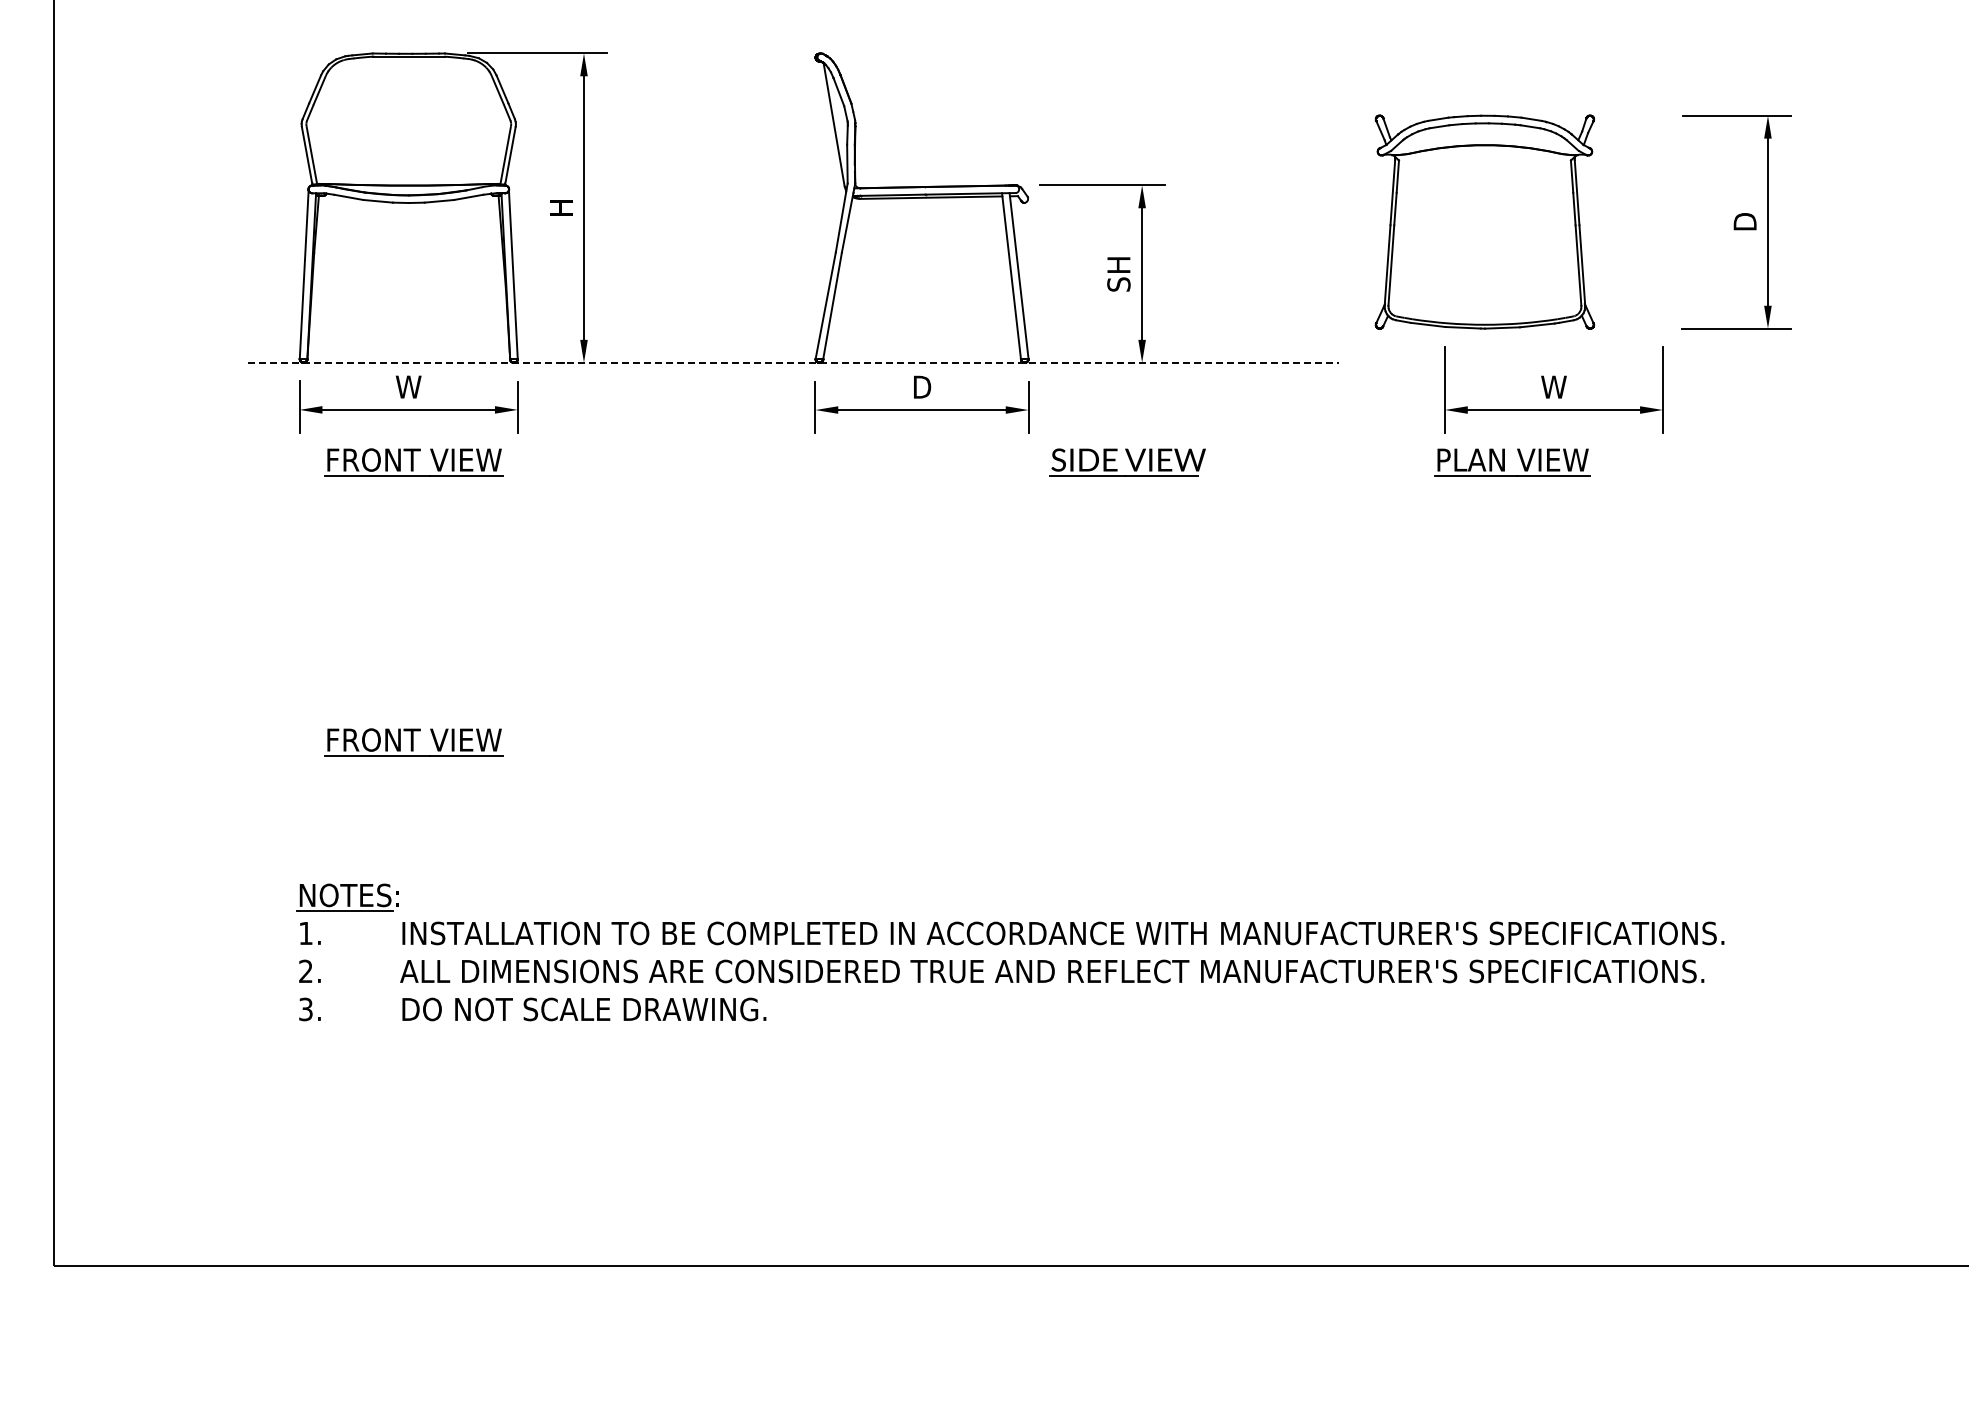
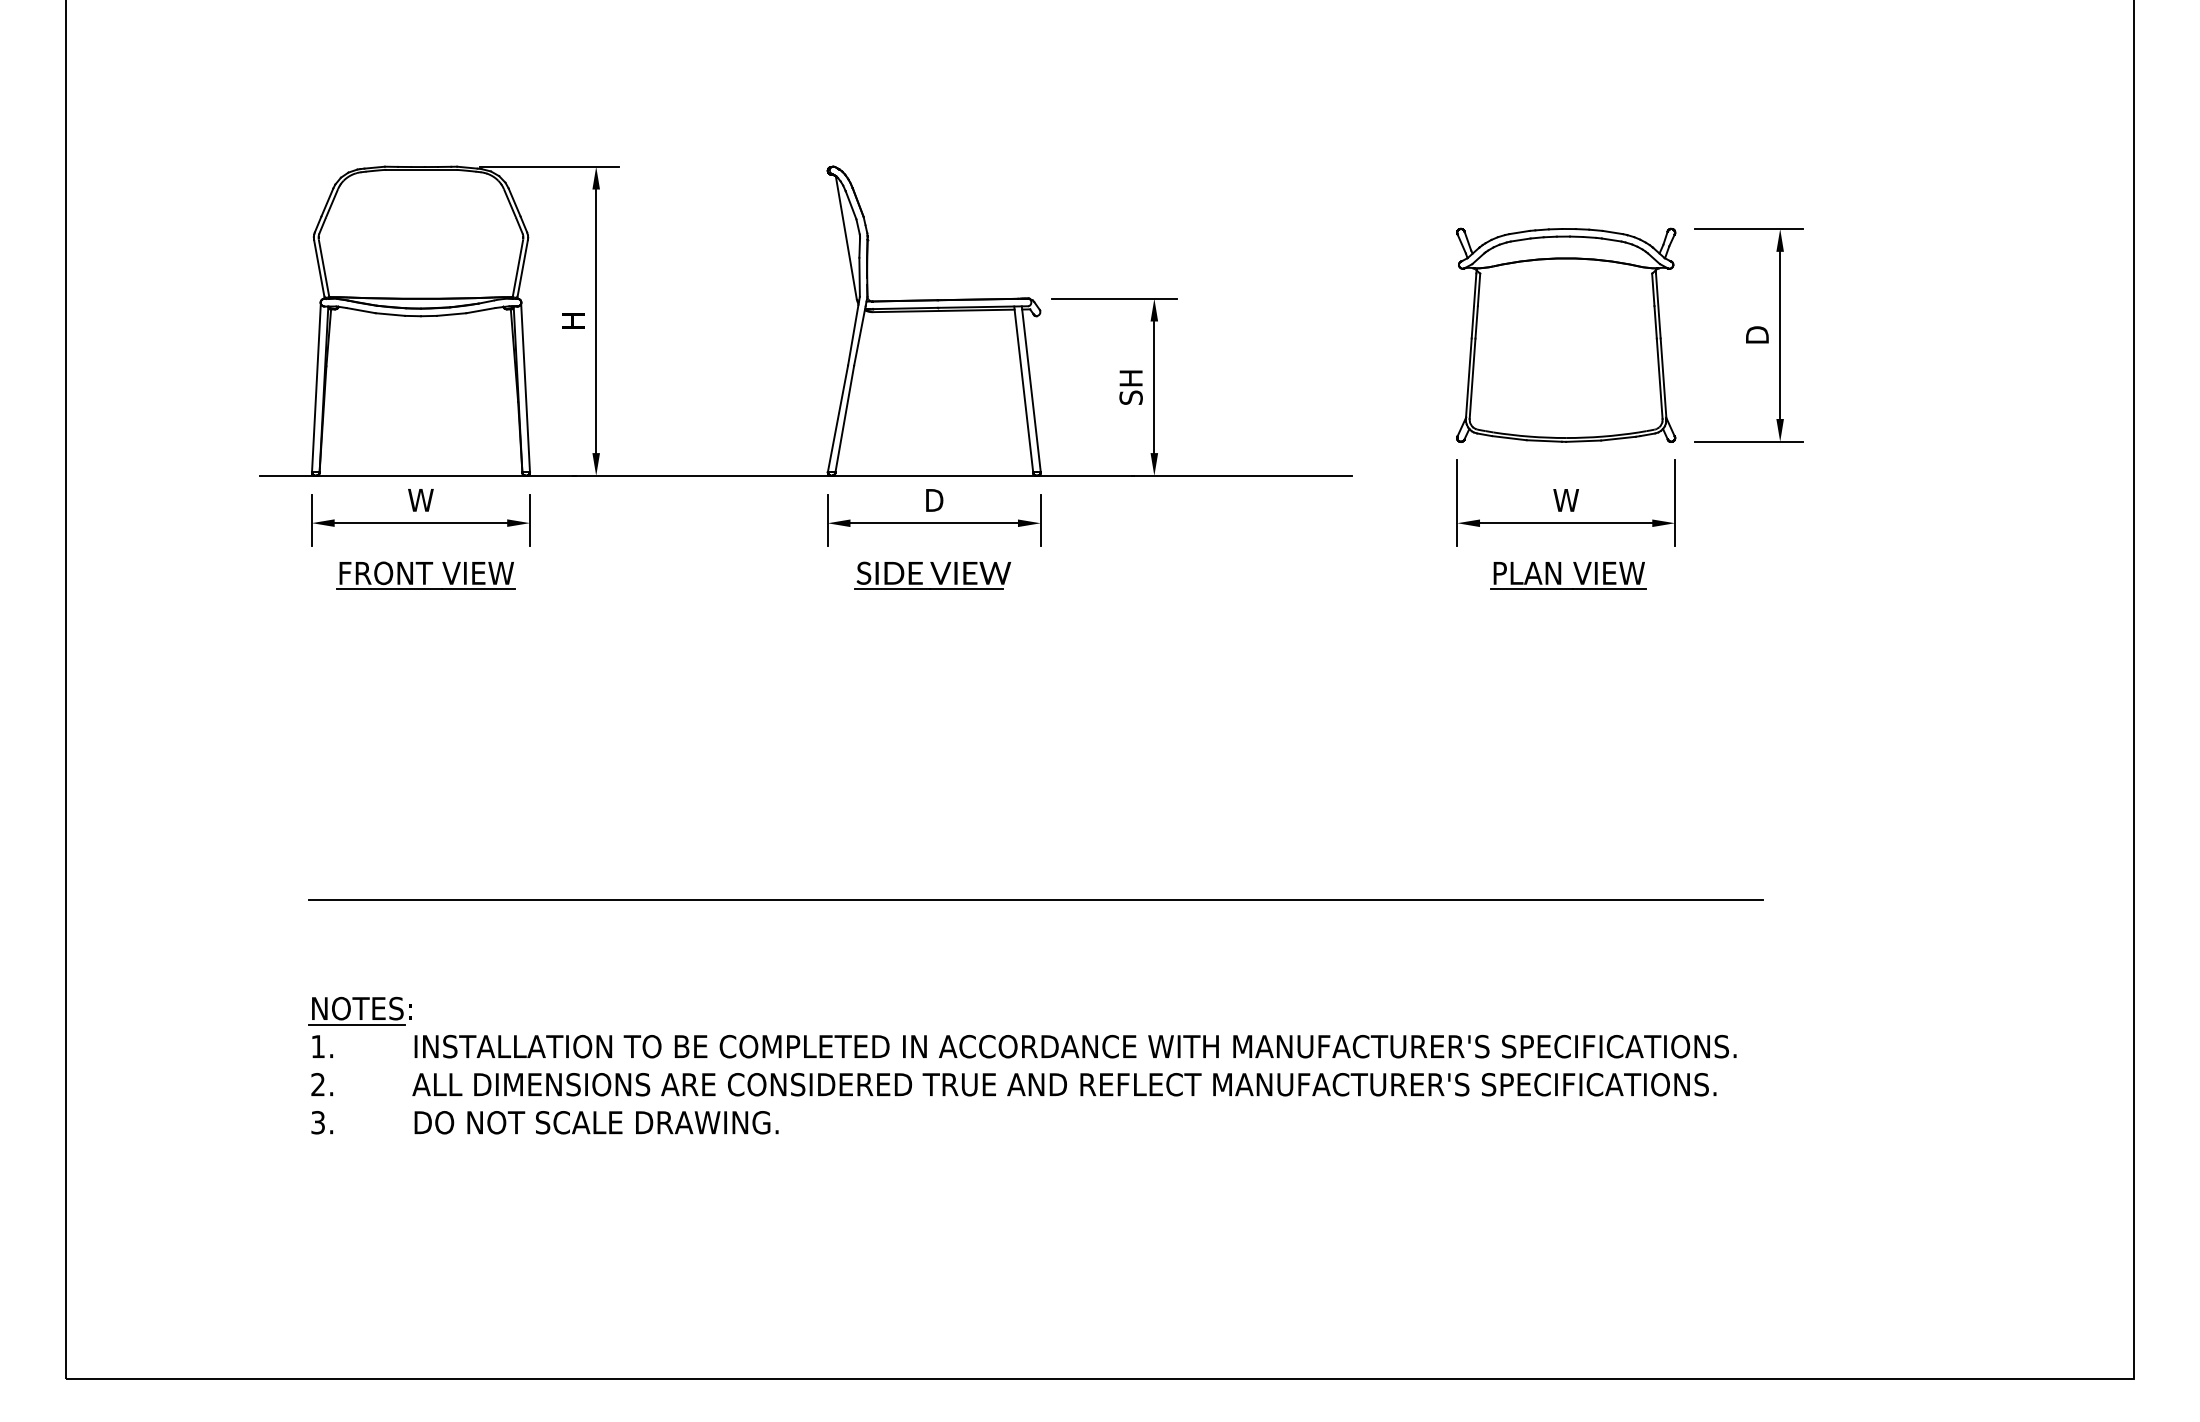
part: (1485, 221) -> (1566, 334), moved
line: (794, 362) -> (806, 475), dashed -> solid
part: (1127, 462) -> (932, 575), moved
part: (1505, 462) -> (1561, 575), moved
part: (413, 742) -> (425, 855), removed
line: (1023, 786) -> (1035, 899), added

